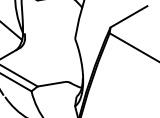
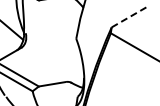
line: (129, 16) -> (130, 16), solid -> dashed

